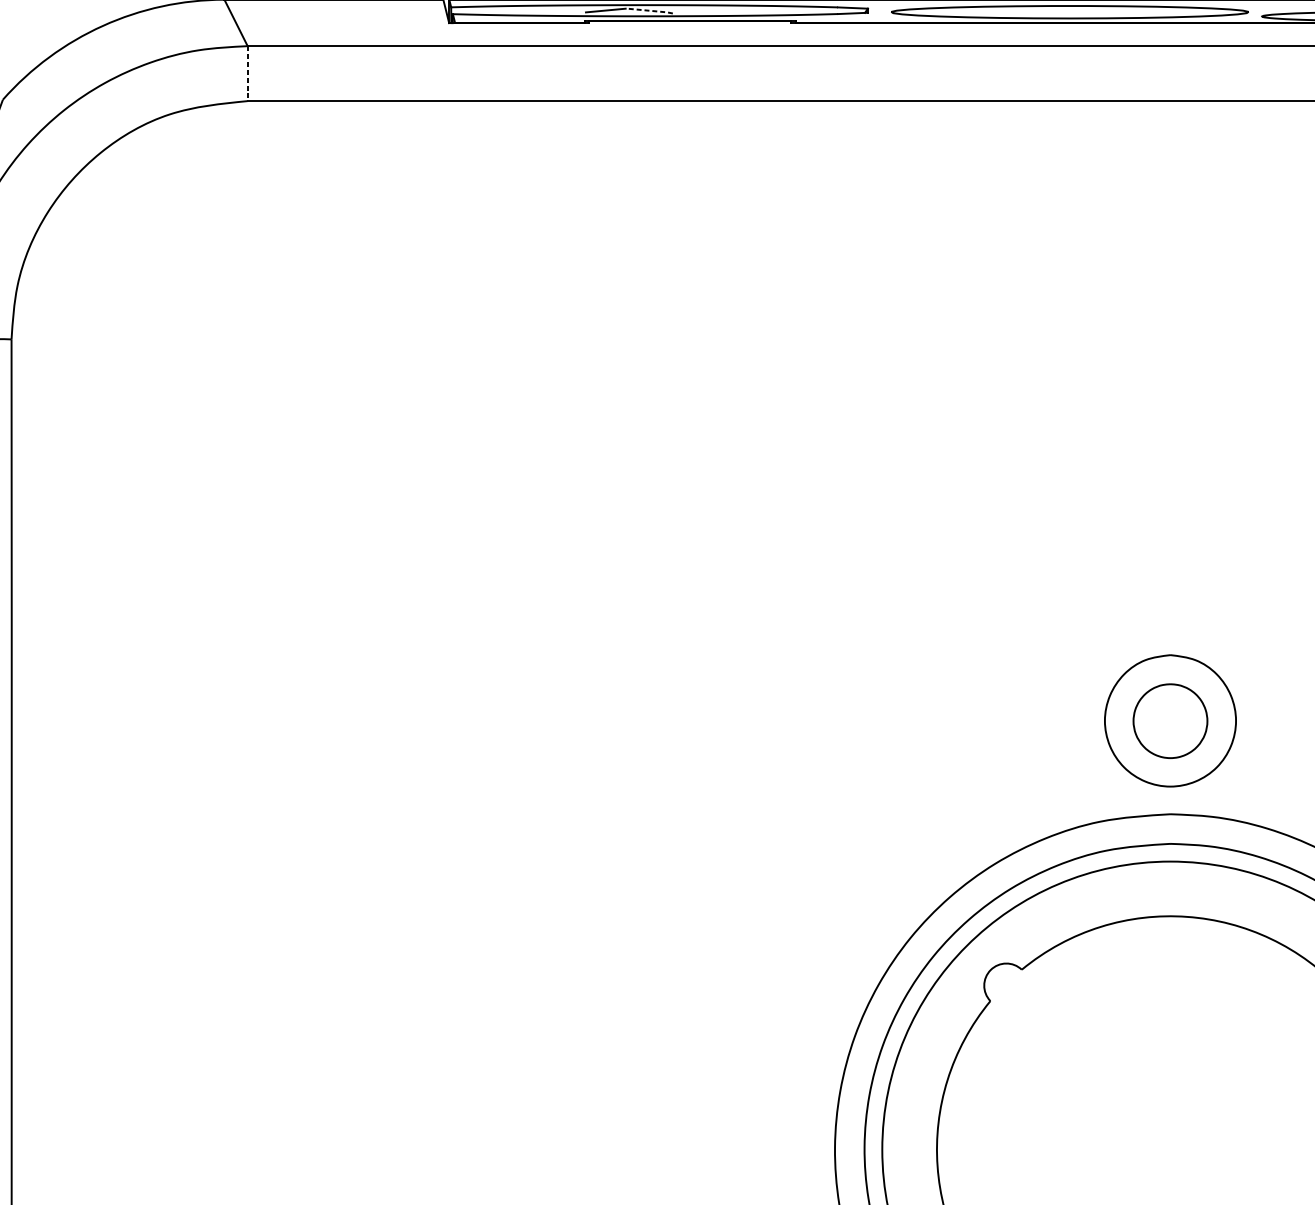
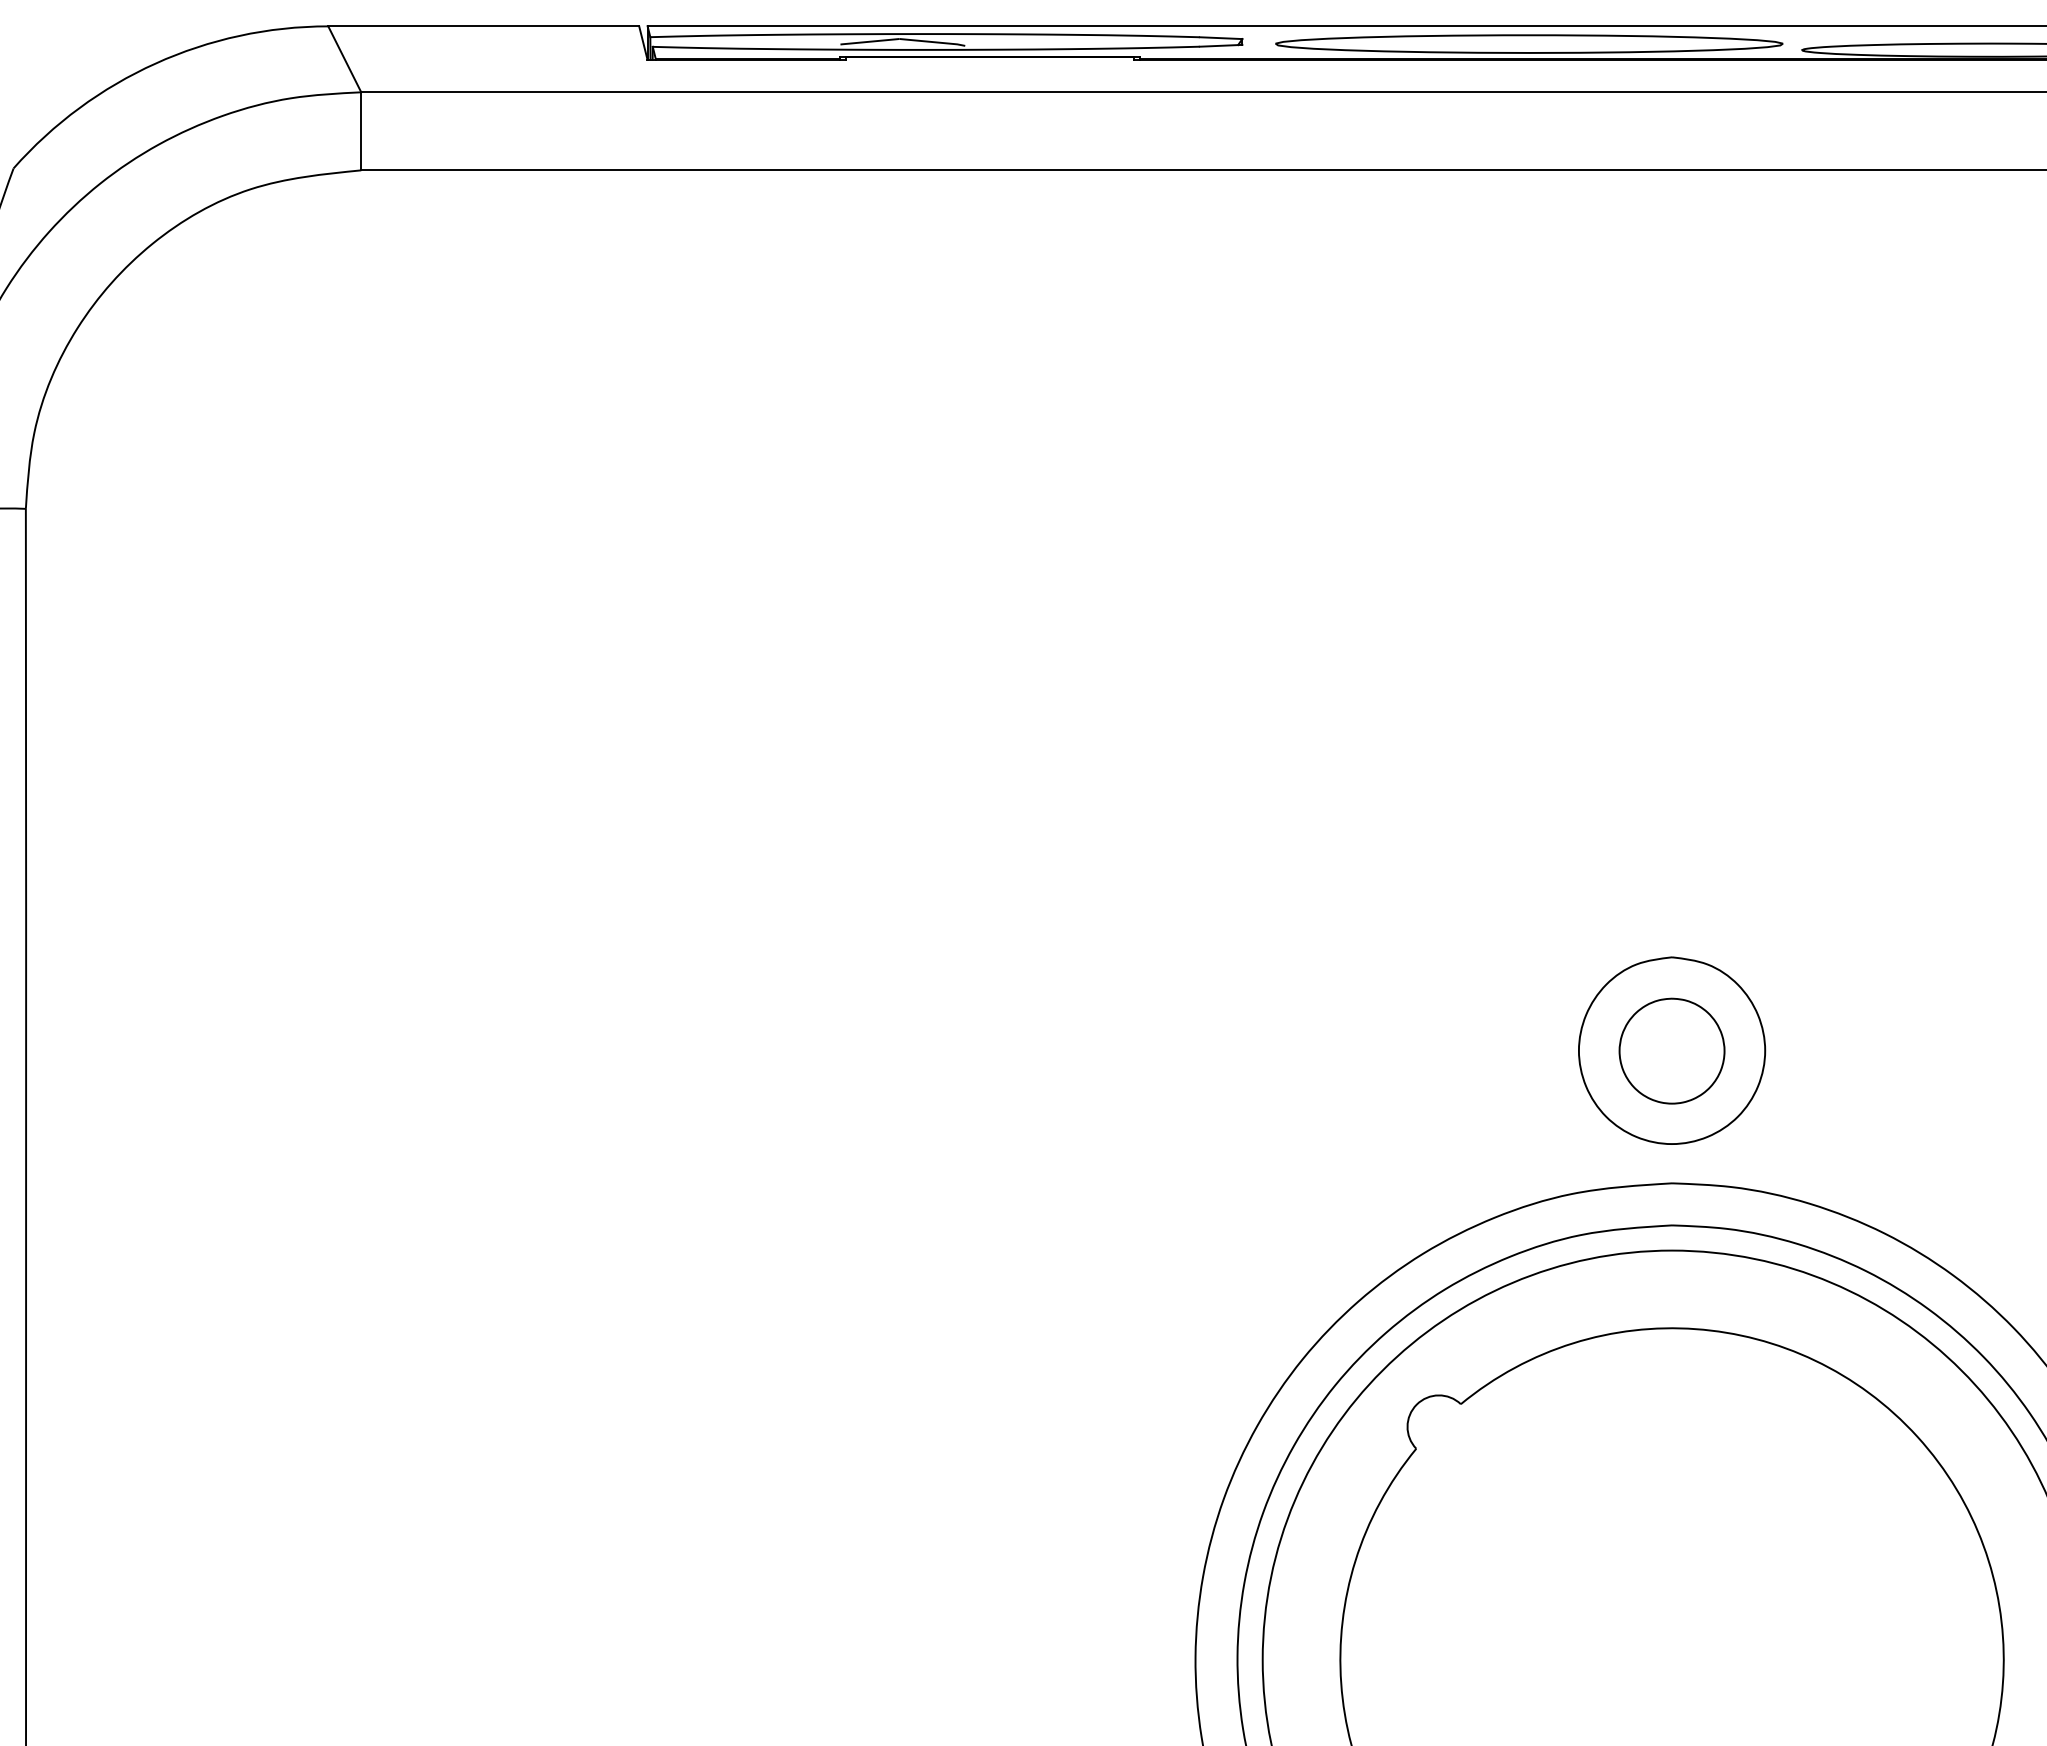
line: (649, 11) -> (932, 42), dashed -> solid
line: (247, 73) -> (361, 131), dashed -> solid

